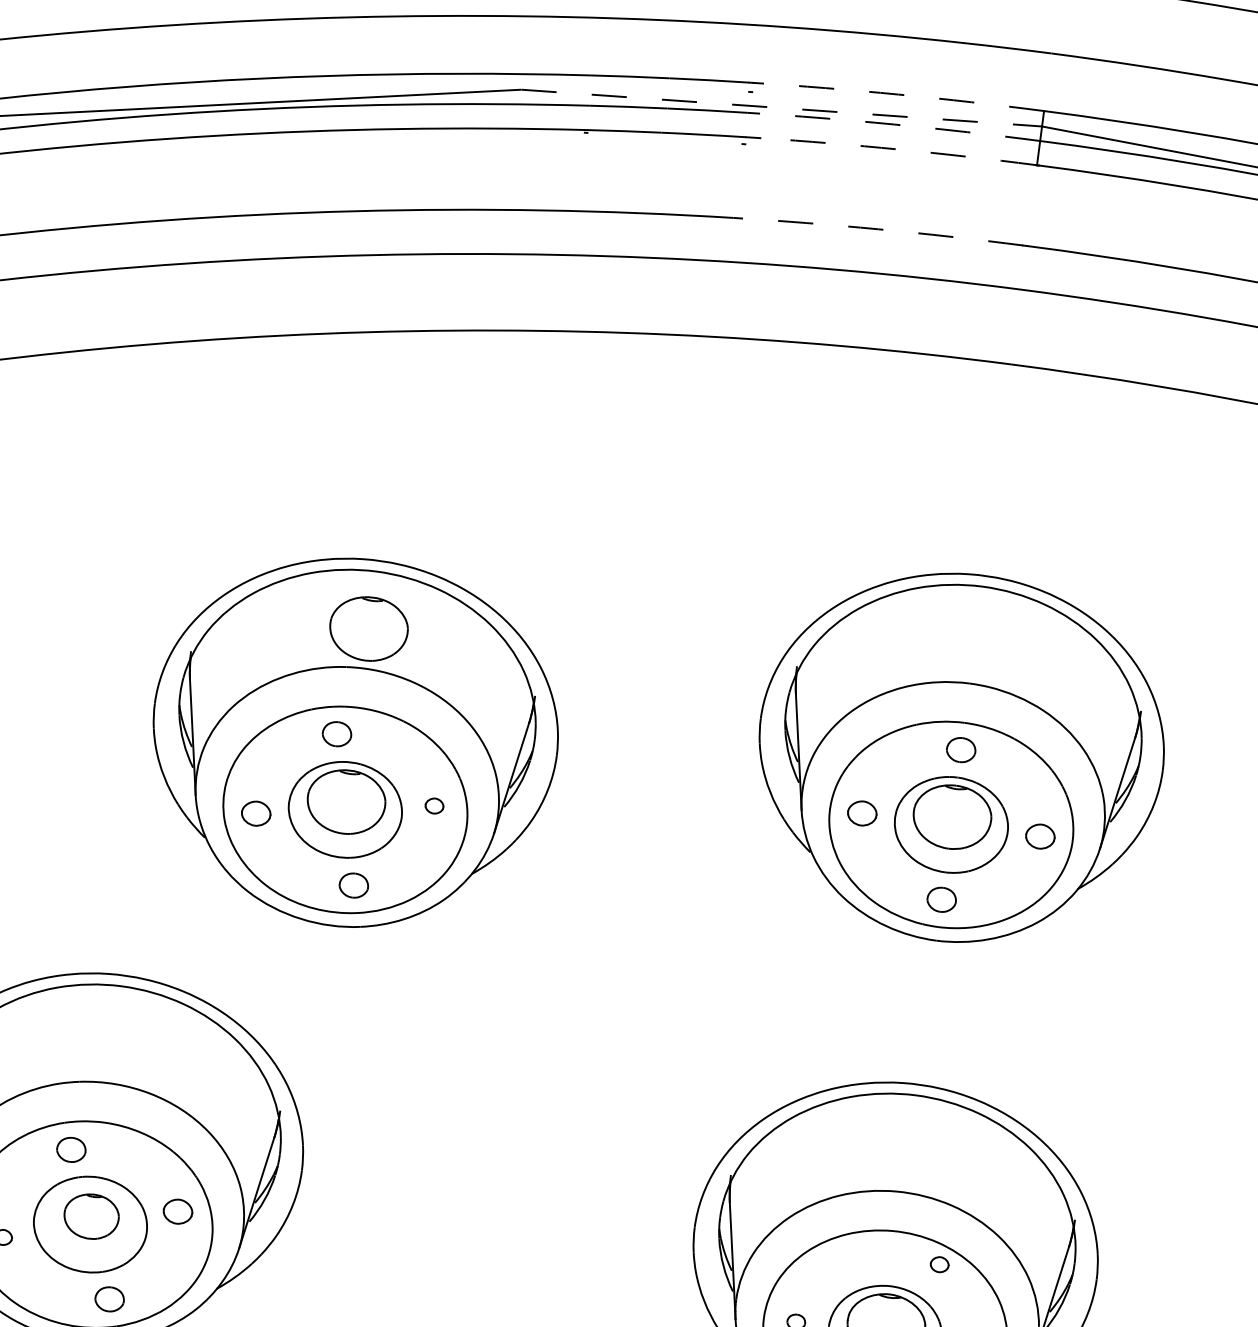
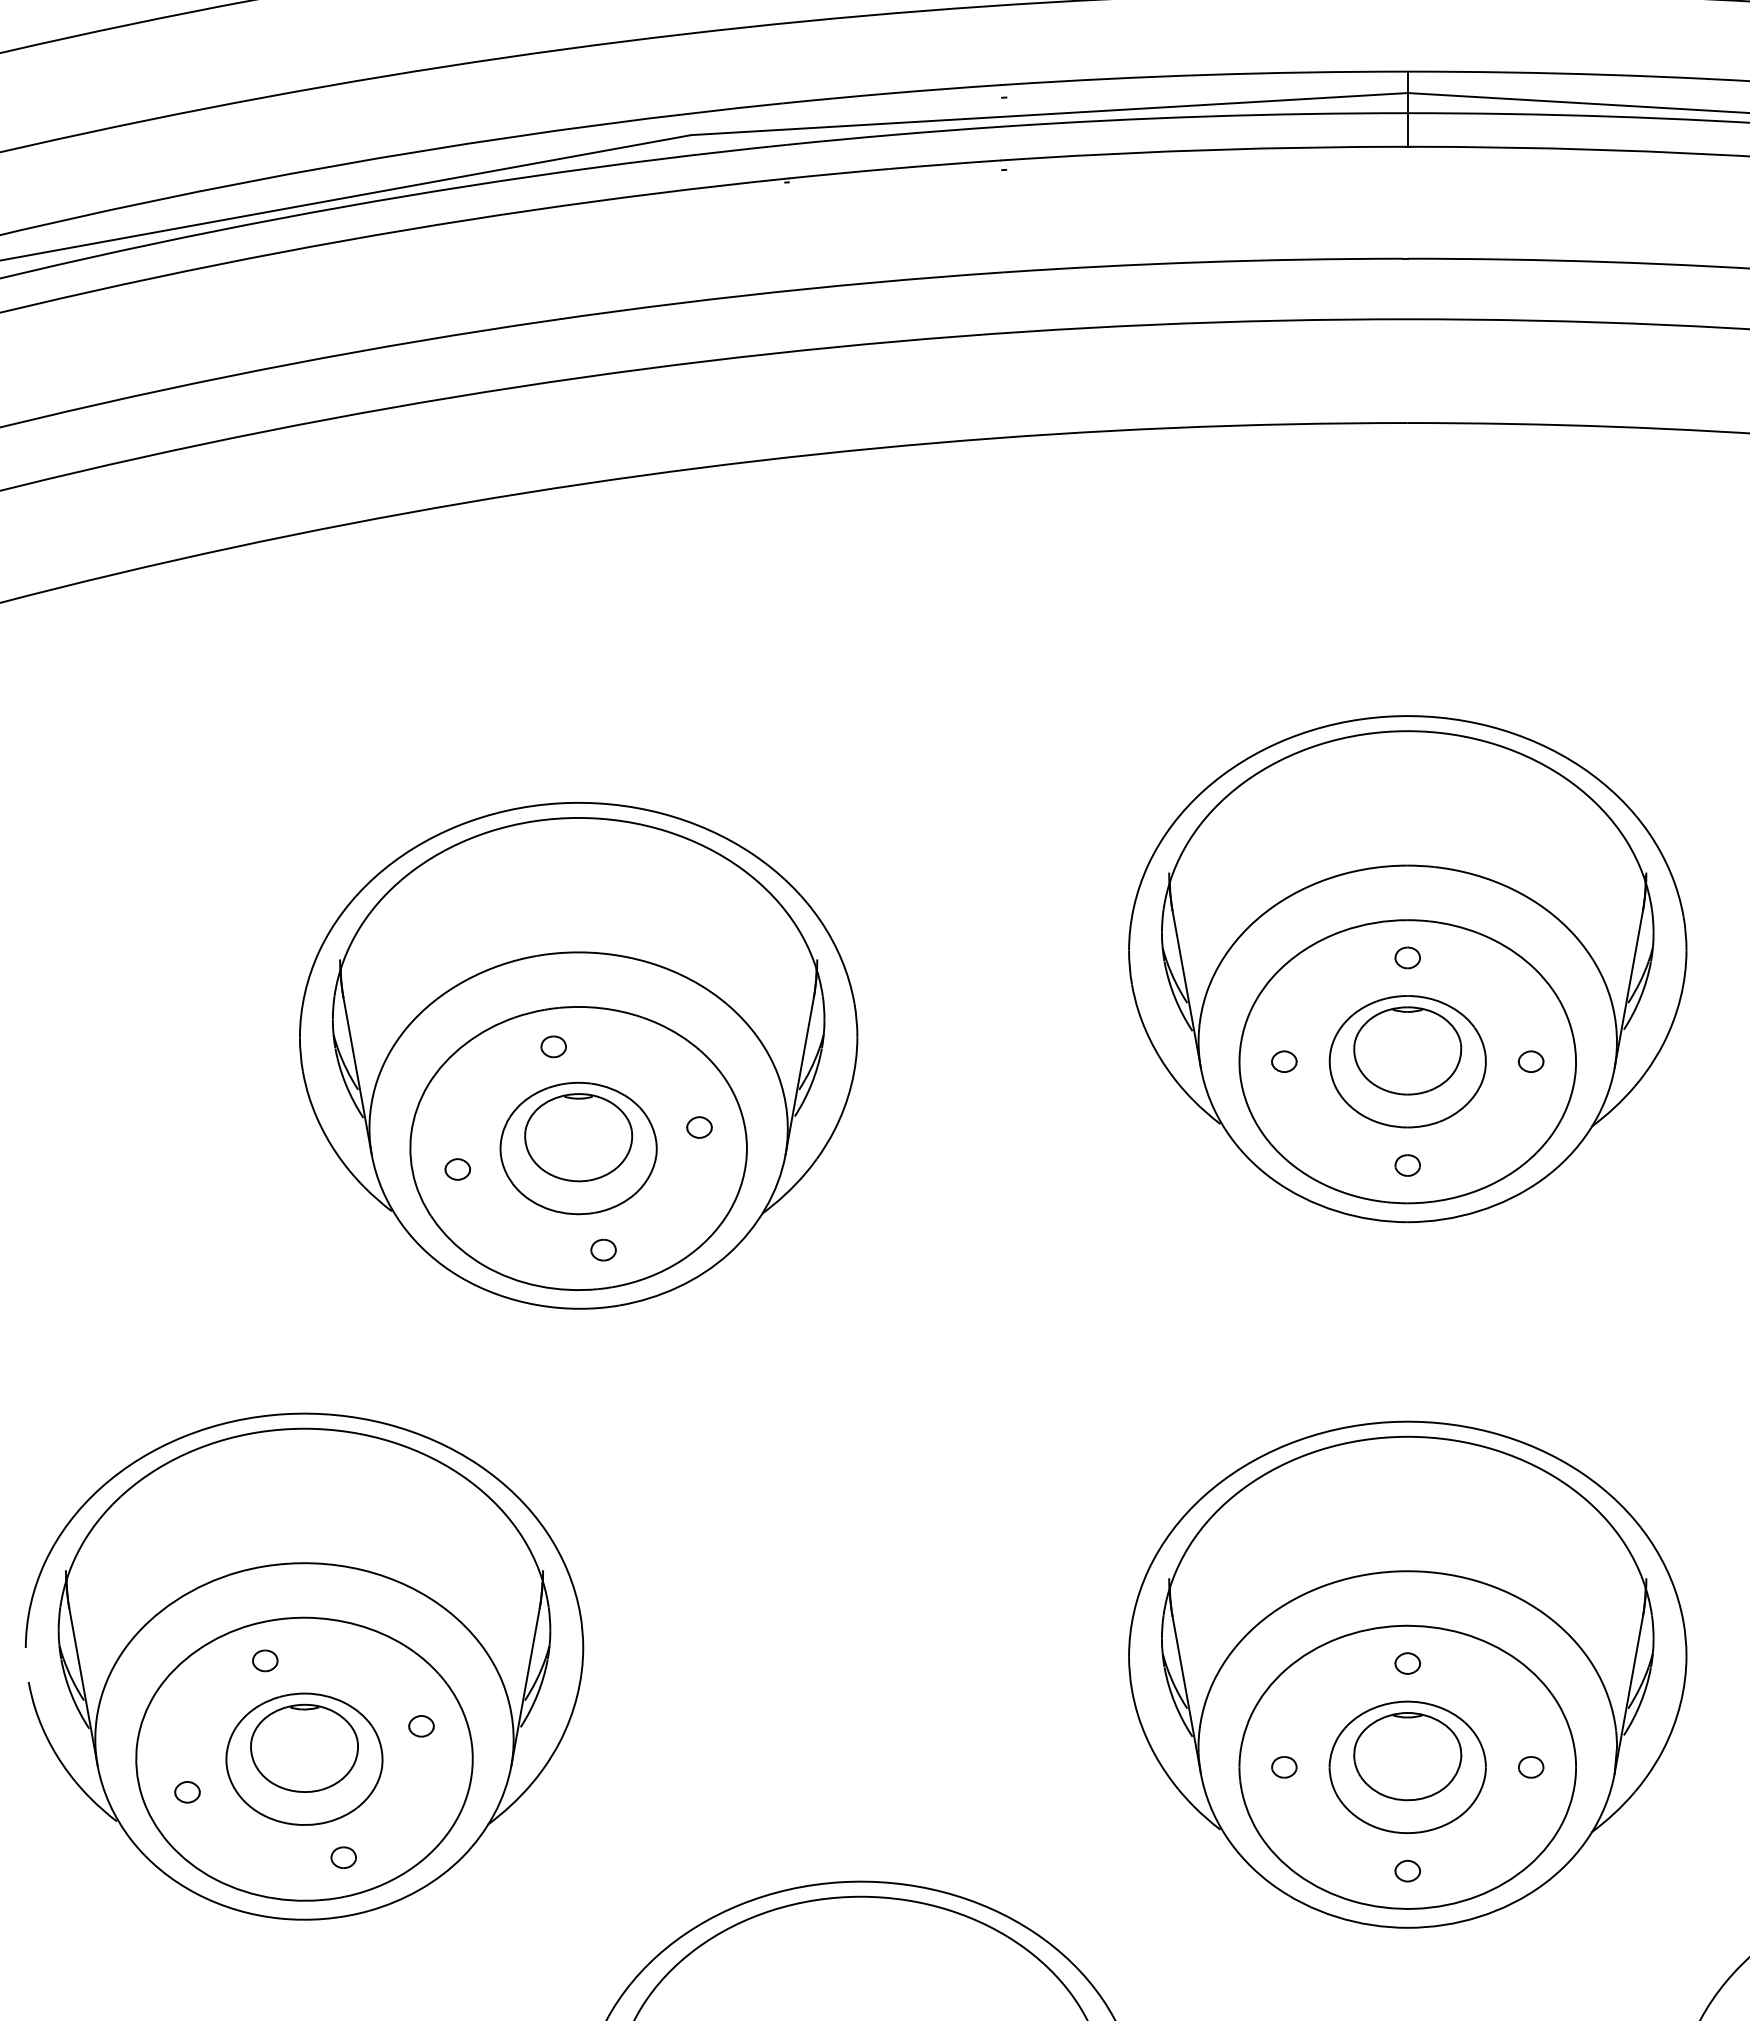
arc: (898, 94) -> (1206, 74), dashed -> solid
line: (781, 108) -> (1049, 114), dashed -> solid
arc: (894, 124) -> (1205, 116), dashed -> solid
arc: (898, 149) -> (1216, 149), dashed -> solid
arc: (878, 229) -> (1203, 262), dashed -> solid
part: (368, 628) -> (578, 897), removed
part: (336, 733) -> (553, 1046), size x0.62
part: (960, 749) -> (1407, 957), size x0.62
part: (256, 813) -> (457, 1169), size x0.62
part: (862, 813) -> (1284, 1061), size x0.62
part: (1039, 836) -> (1530, 1061), size x0.62
part: (353, 885) -> (603, 1249), size x0.62
part: (941, 899) -> (1407, 1165), size x0.62
part: (71, 1149) -> (265, 1660), size x0.62
part: (177, 1211) -> (421, 1726), size x0.62
part: (91, 1216) -> (304, 1747), size x1.43
part: (939, 1264) -> (1407, 1663), moved
part: (109, 1299) -> (343, 1857), size x0.62

